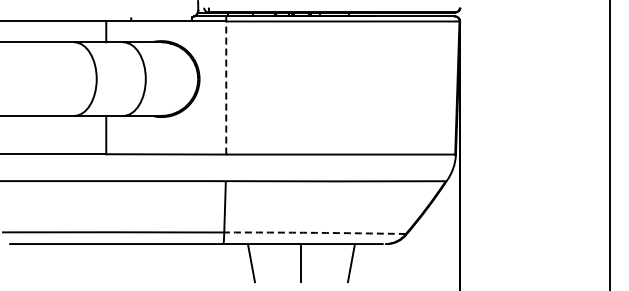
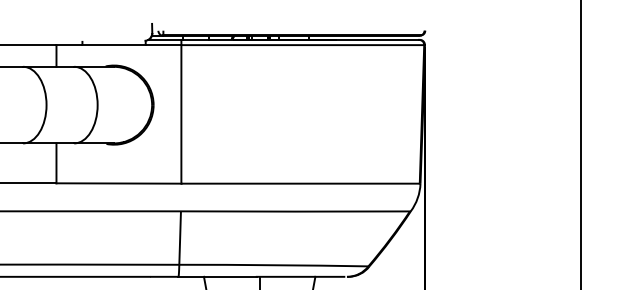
line: (226, 88) -> (181, 114), dashed -> solid
arc: (315, 232) -> (274, 264), dashed -> solid

